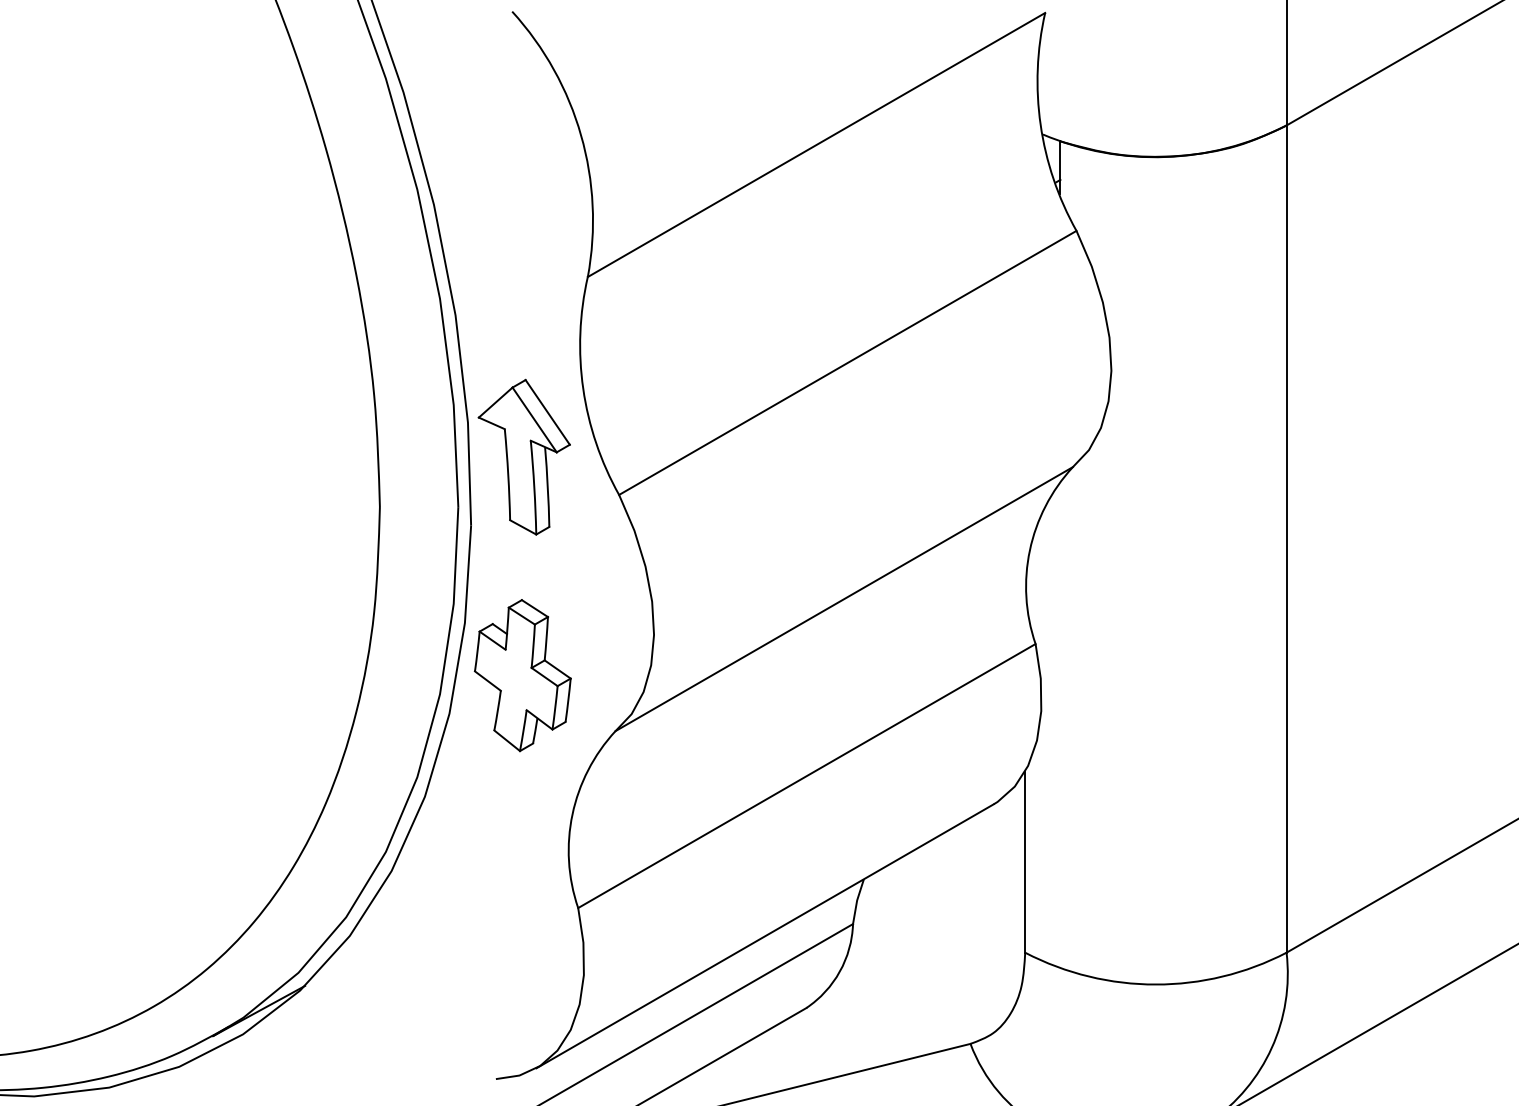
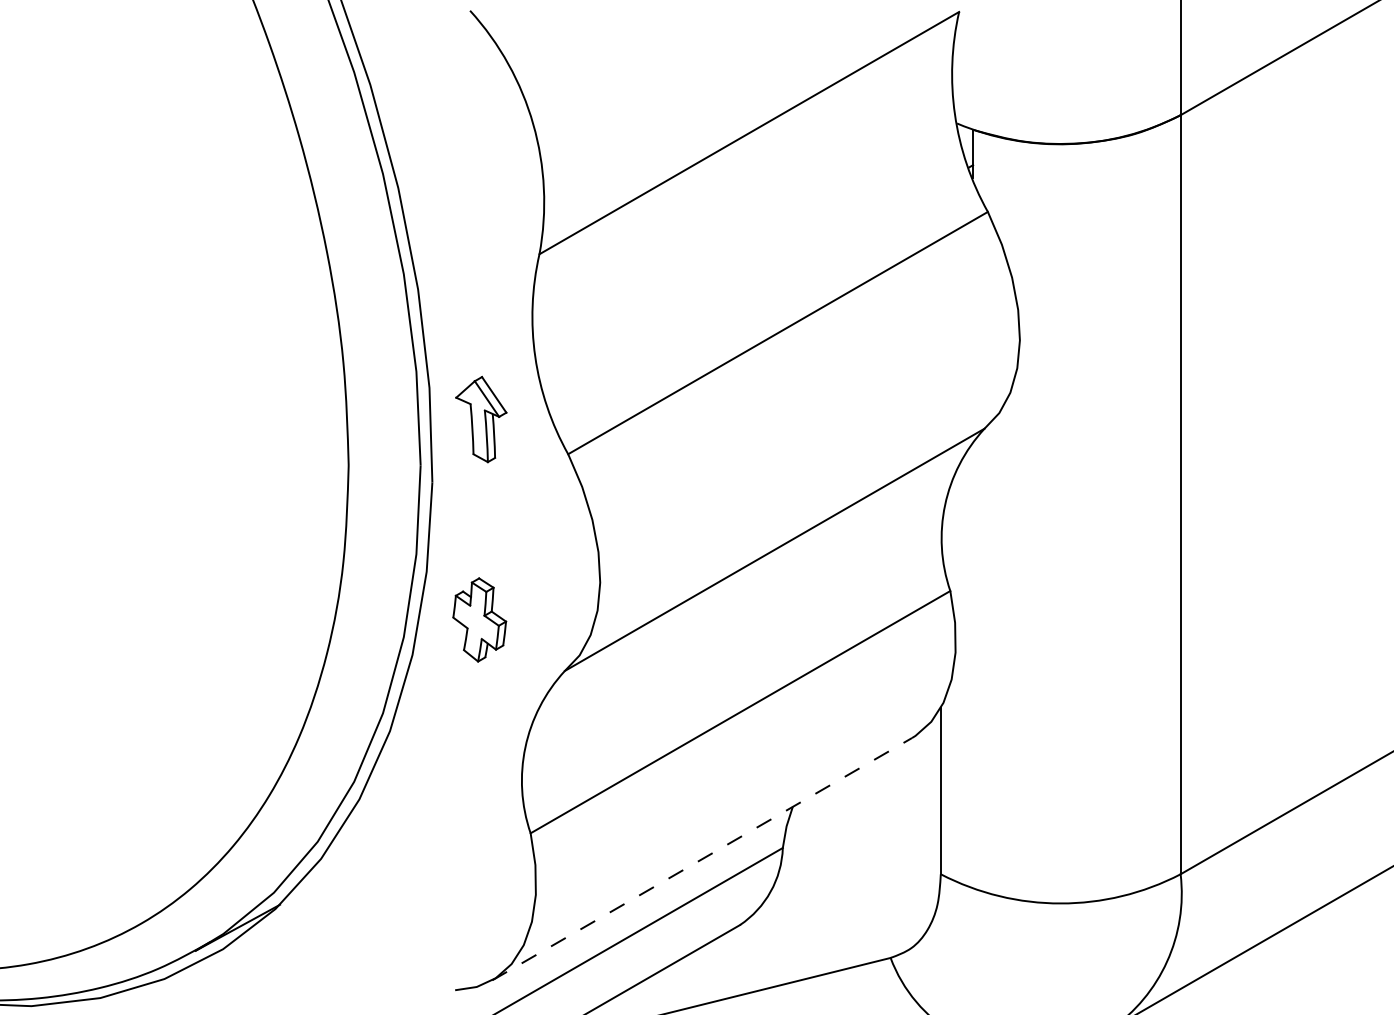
part: (524, 457) -> (481, 419), size x0.6
part: (522, 675) -> (479, 619), size x0.6
line: (765, 935) -> (702, 858), solid -> dashed

